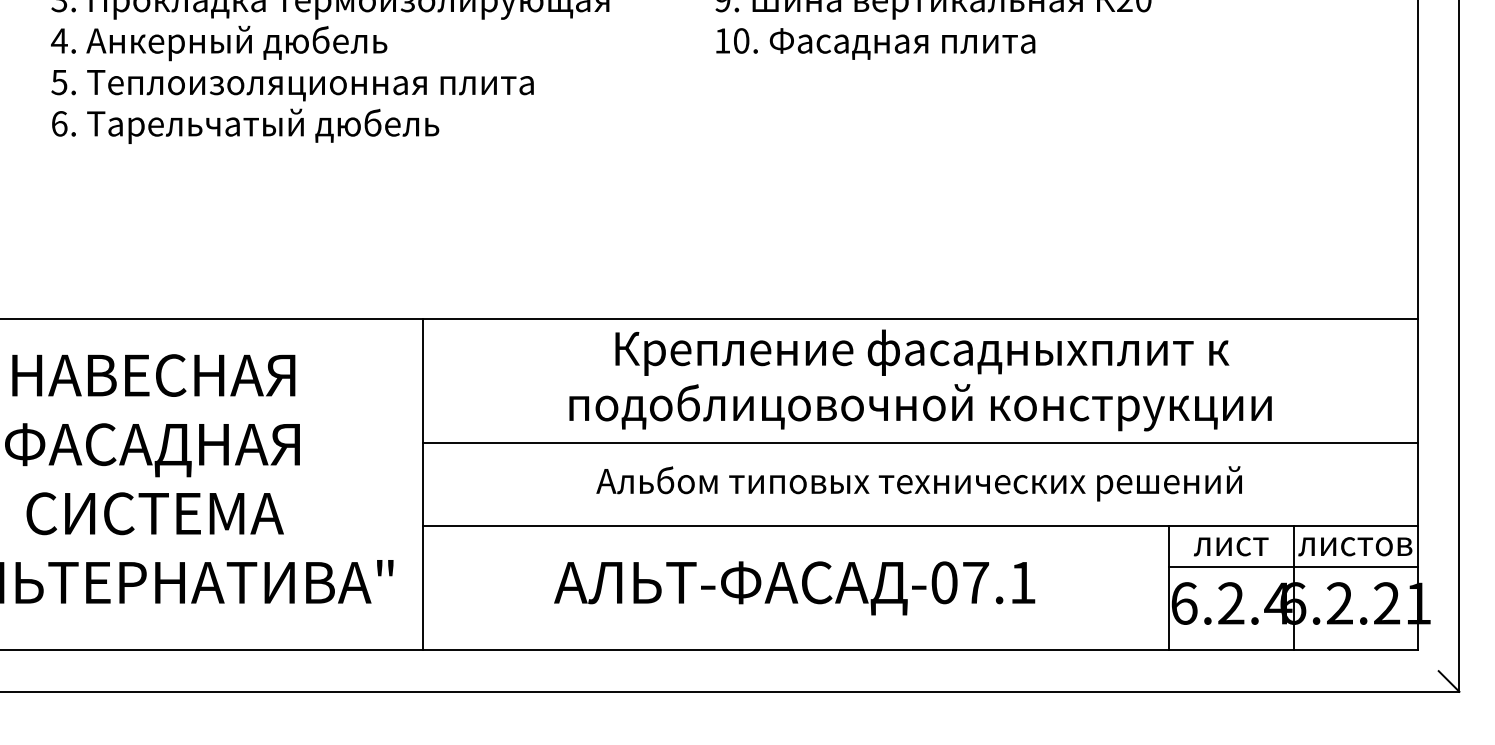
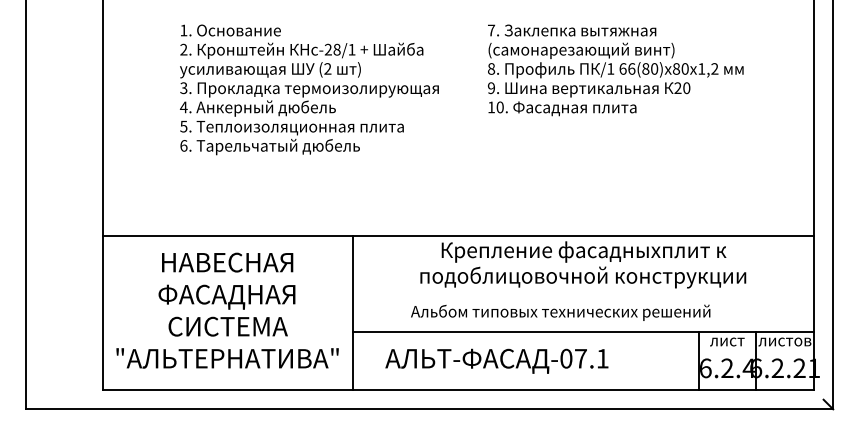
line: (921, 442) -> (583, 293), removed
text: (918, 483) -> (560, 312), moved
line: (1294, 567) -> (756, 351), removed
text: (793, 586) -> (496, 360), moved

